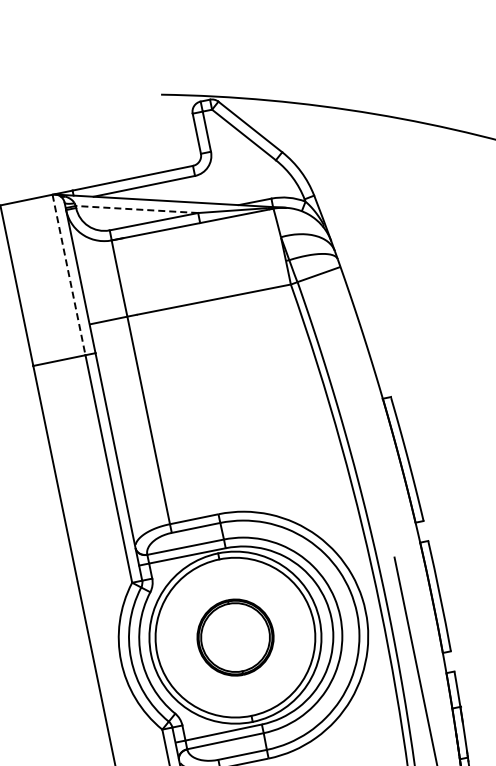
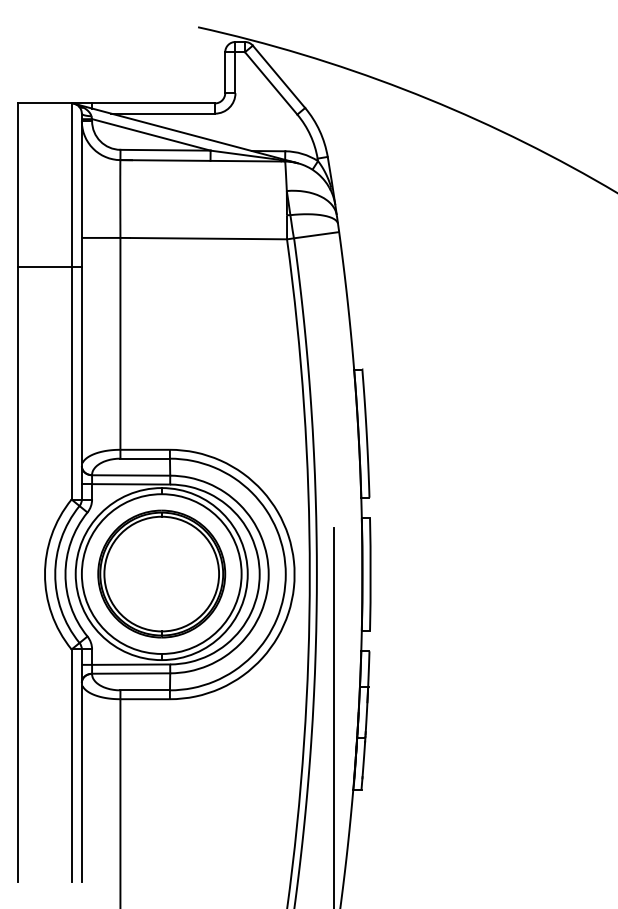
line: (136, 209) -> (150, 134), dashed -> solid
line: (68, 275) -> (71, 185), dashed -> solid
part: (235, 637) -> (161, 573), size x1.67

